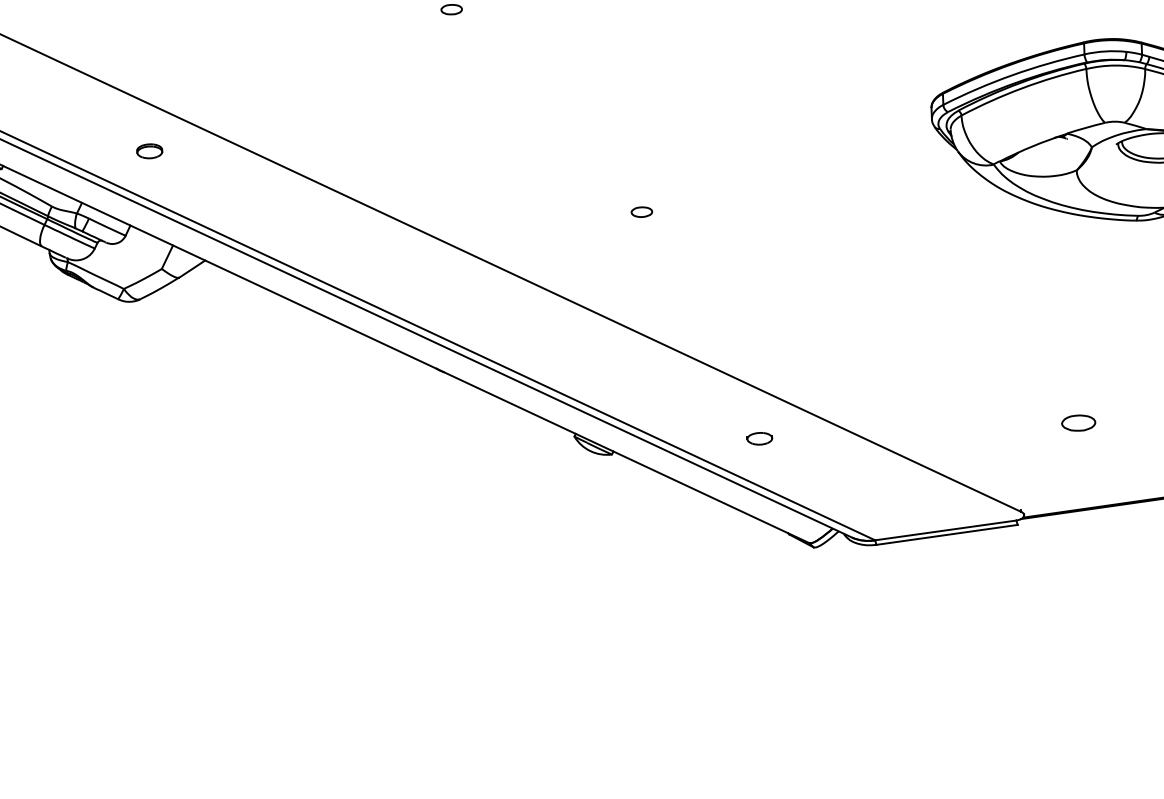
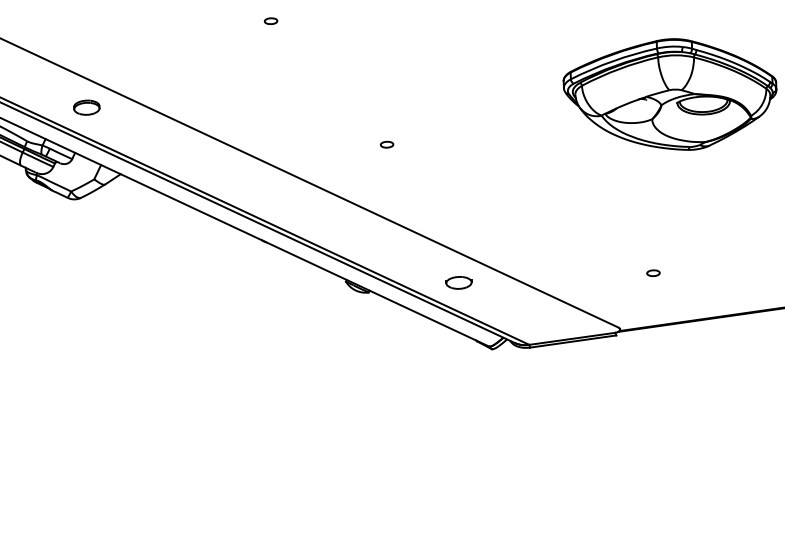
part: (149, 151) -> (86, 107), size x1.67
part: (1078, 421) -> (653, 272), size x0.62
part: (759, 438) -> (458, 282), size x1.67

